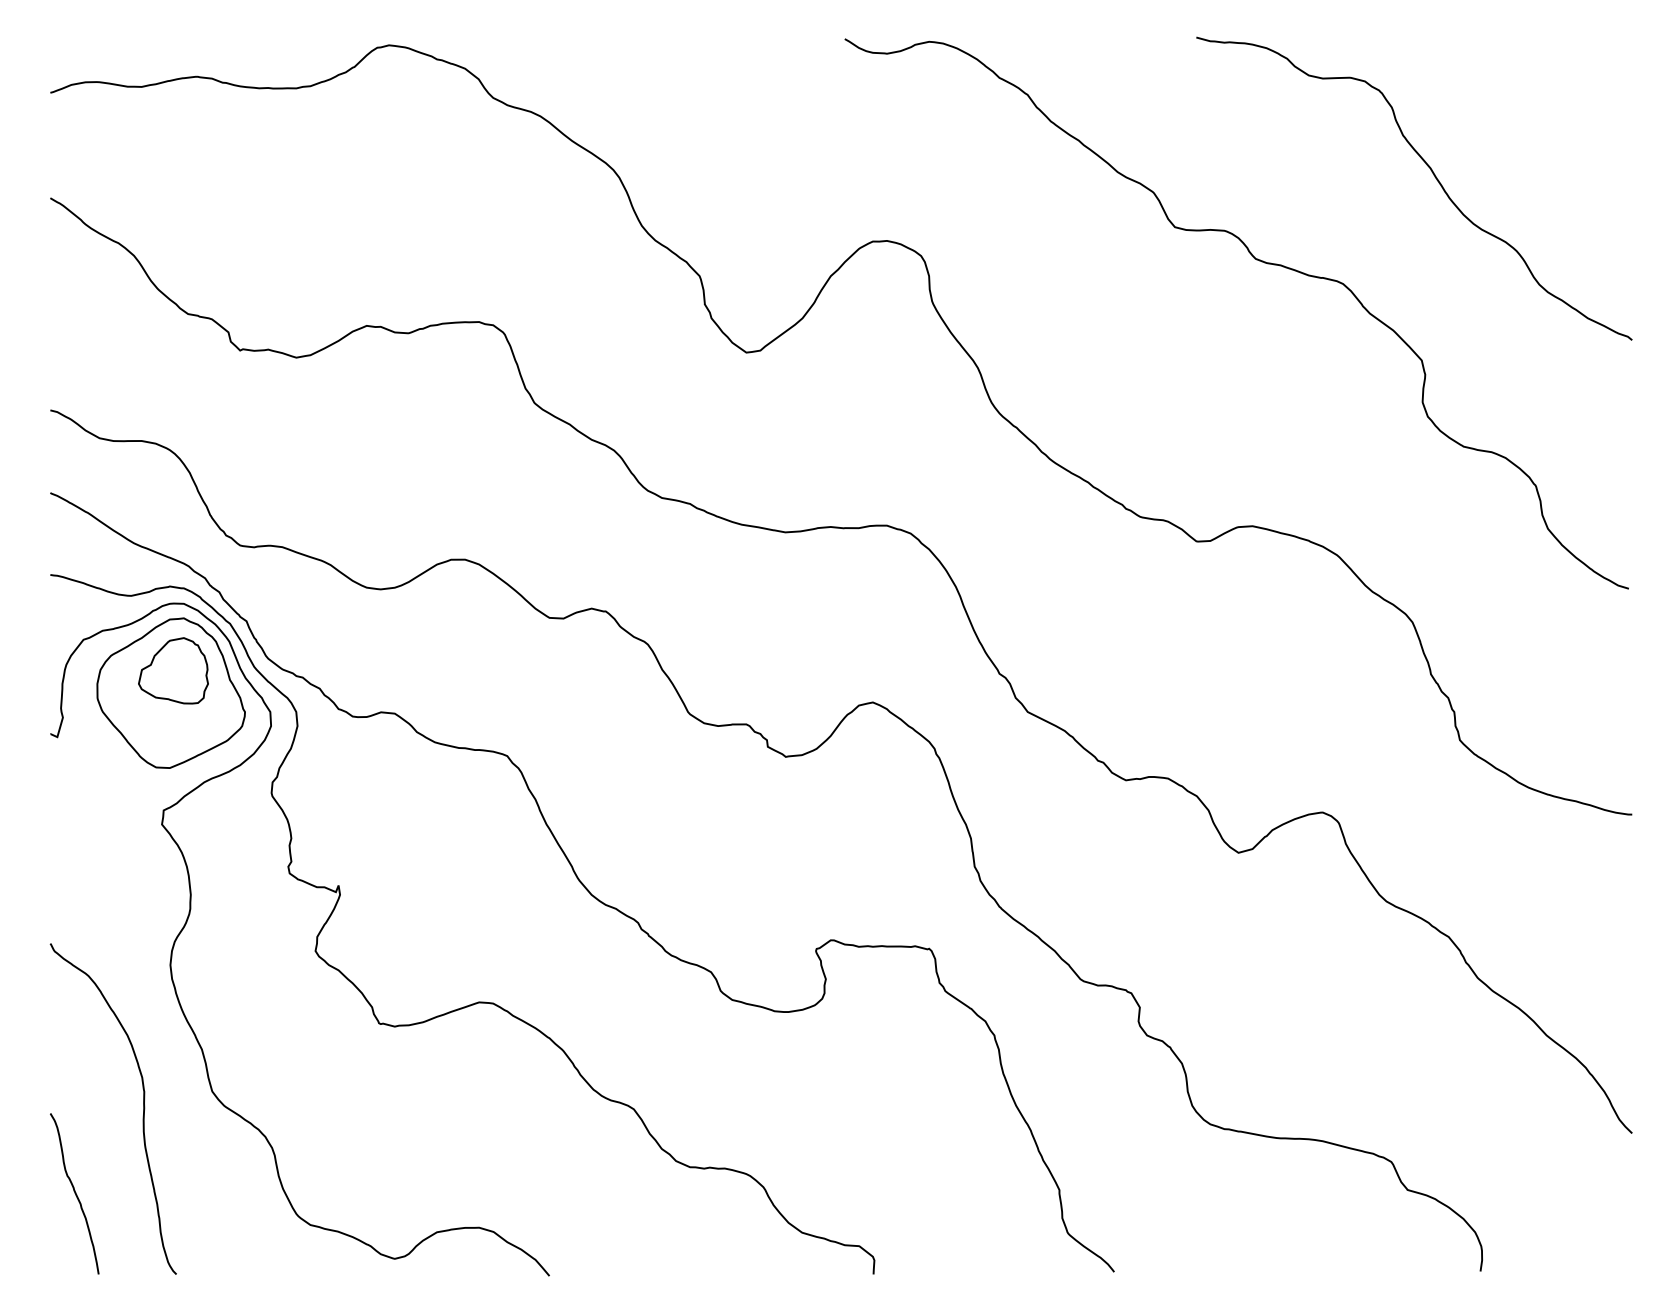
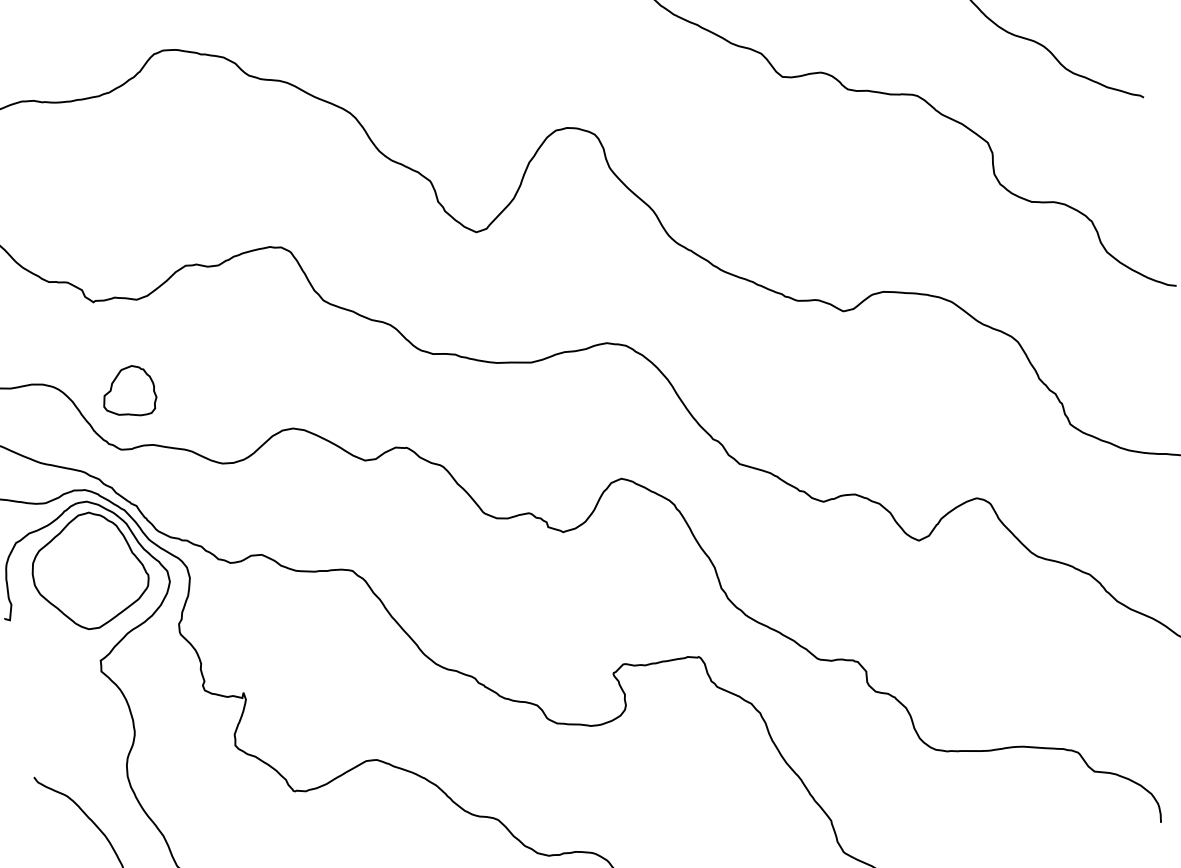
part: (173, 670) -> (128, 391), moved

